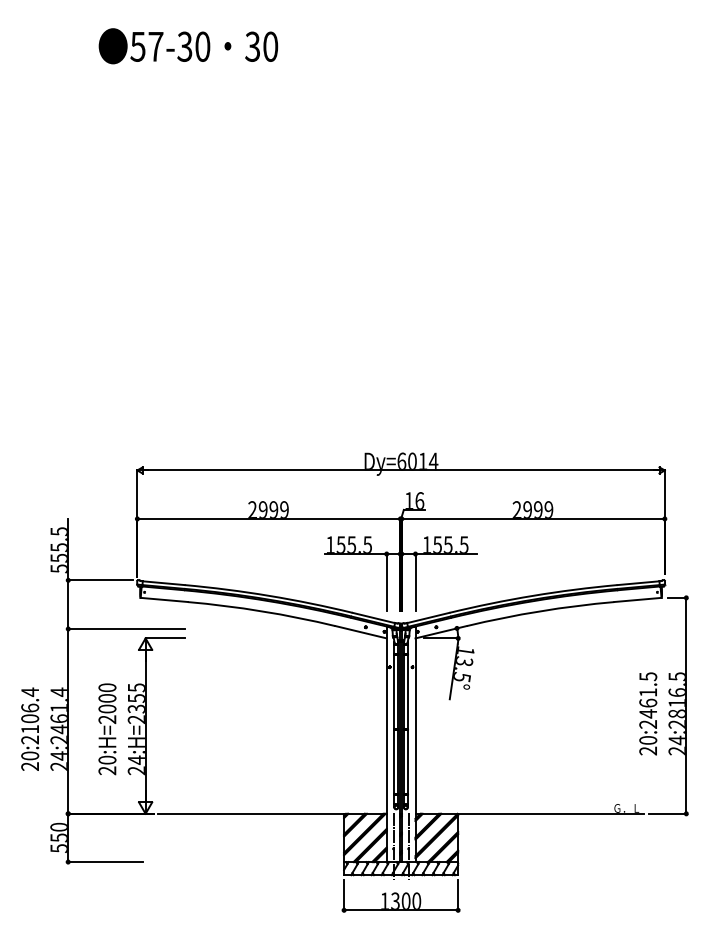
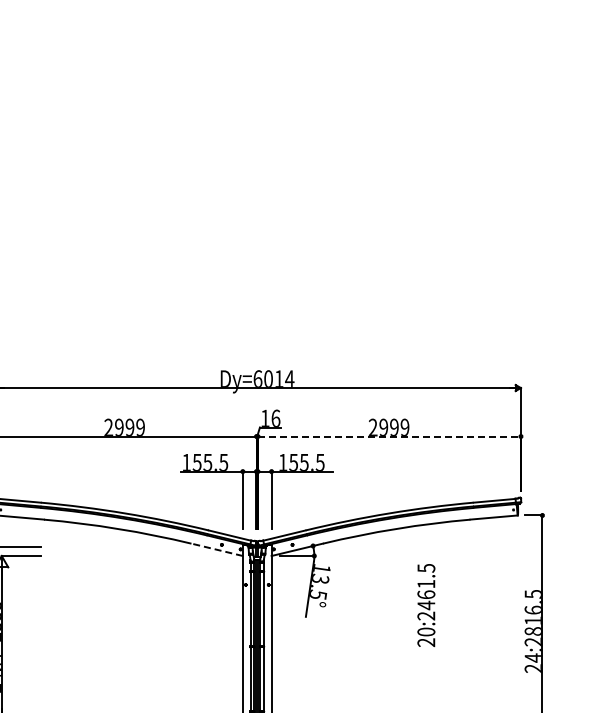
line: (533, 518) -> (389, 436), solid -> dashed
line: (360, 632) -> (216, 550), solid -> dashed
text: (648, 713) -> (426, 605), moved

